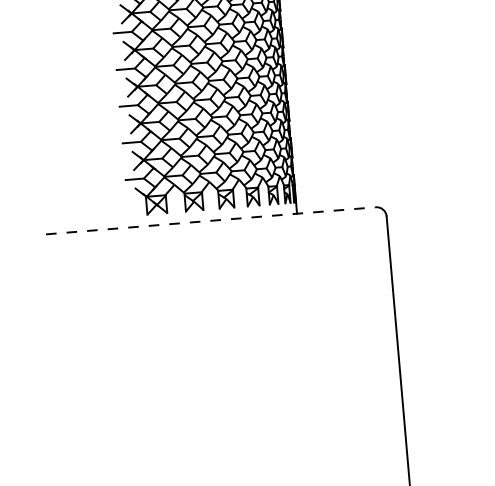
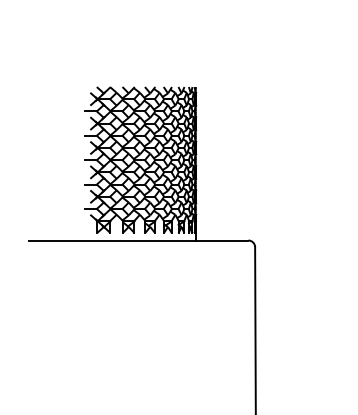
line: (210, 220) -> (138, 240), dashed -> solid

